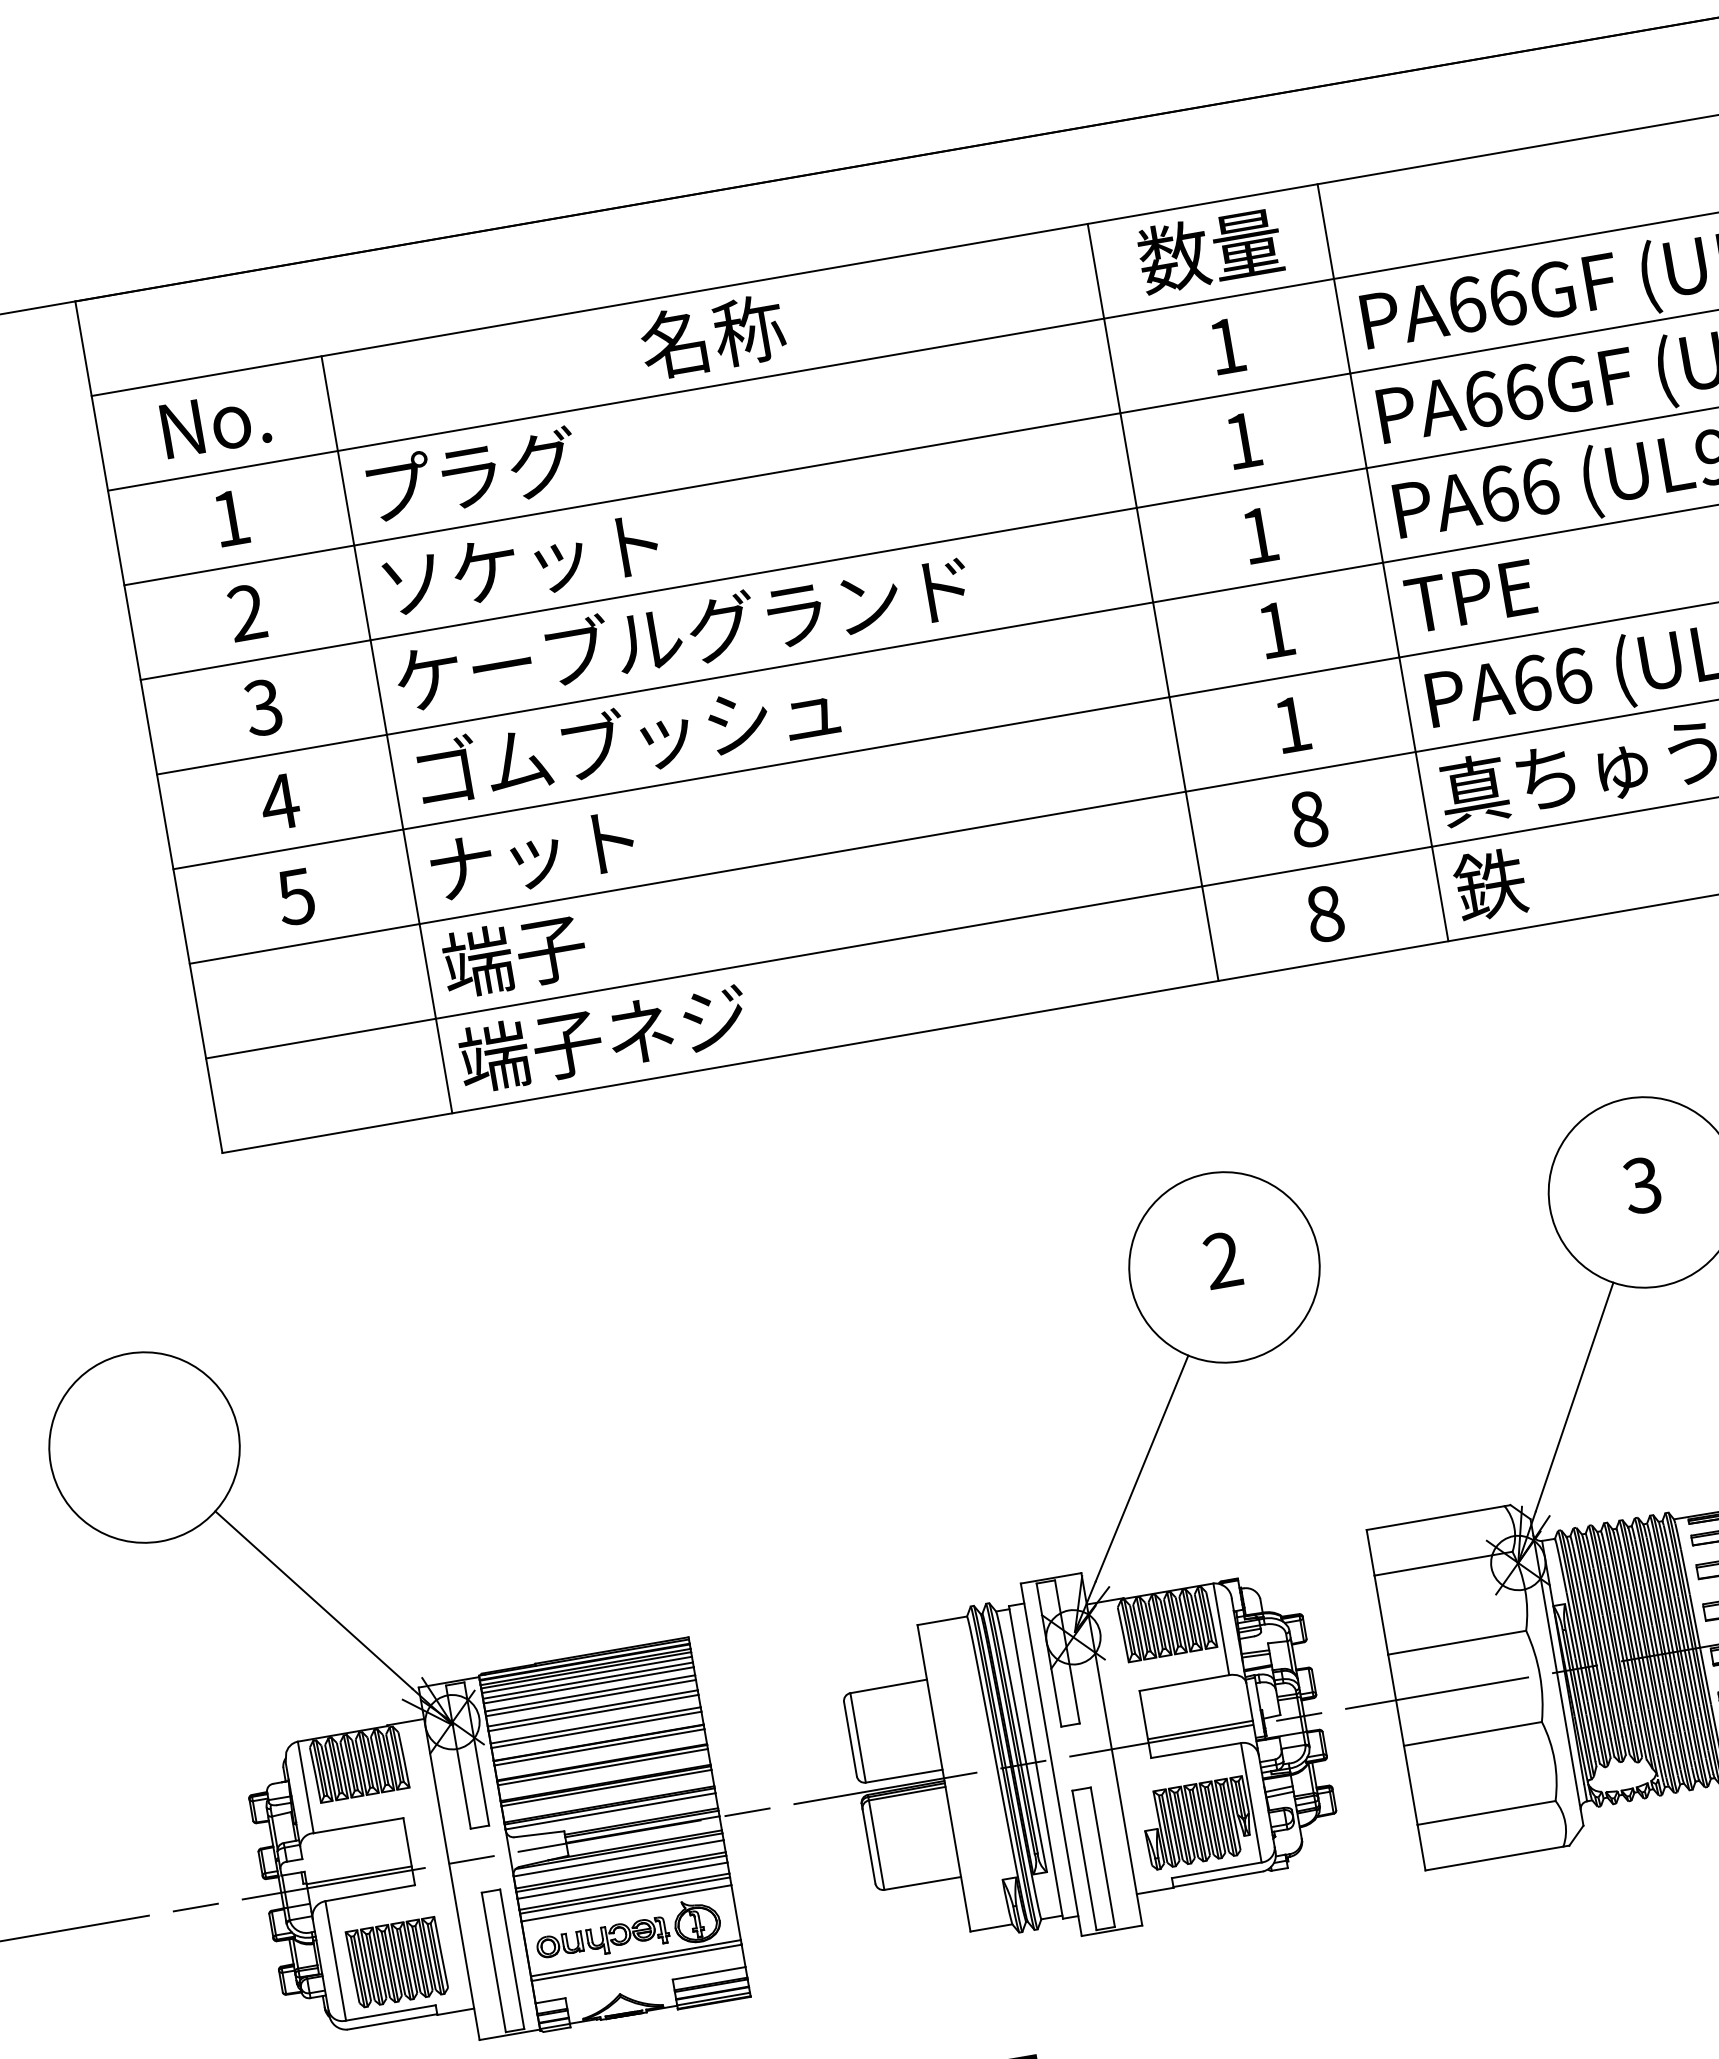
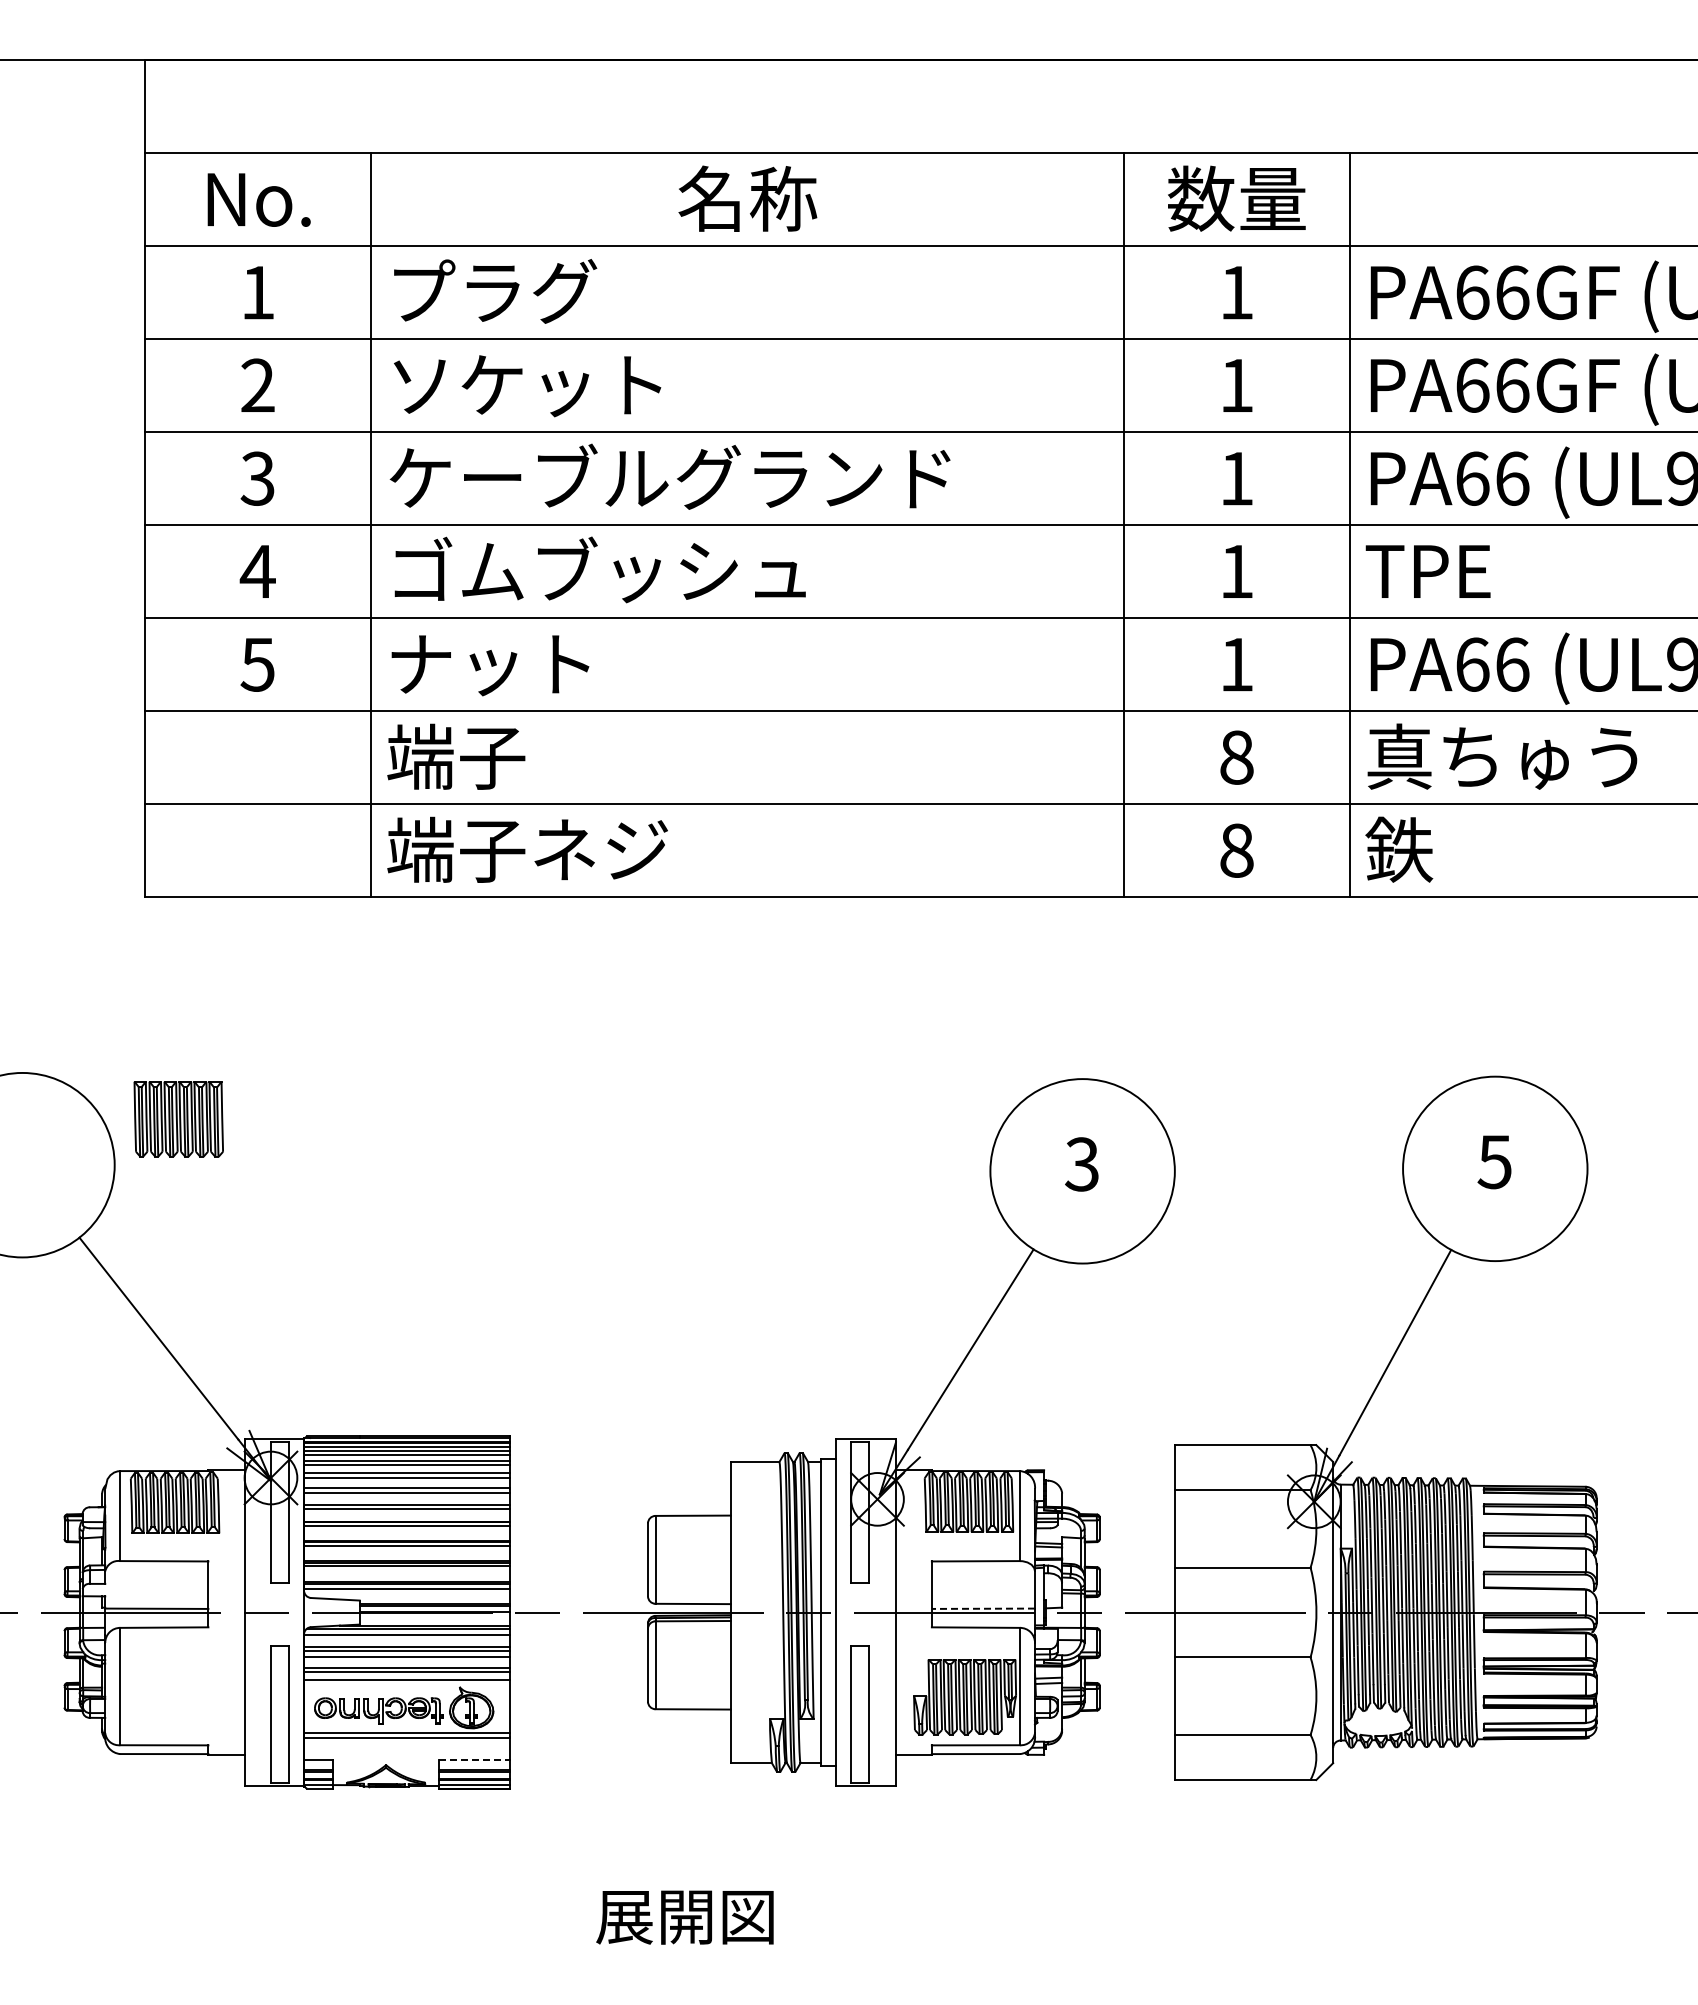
text: (1641, 1185) -> (1494, 1161), 3 -> 5
text: (1222, 1260) -> (1081, 1164), 2 -> 3
line: (1200, 1729) -> (983, 1608), solid -> dashed
part: (397, 1962) -> (178, 1119), moved
line: (709, 1972) -> (474, 1759), solid -> dashed

